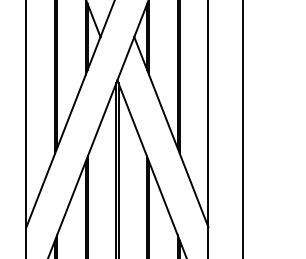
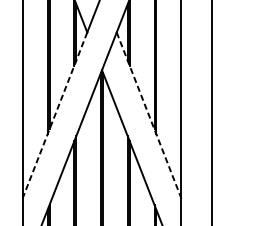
line: (63, 132) -> (55, 115), solid -> dashed
line: (171, 132) -> (149, 115), solid -> dashed

